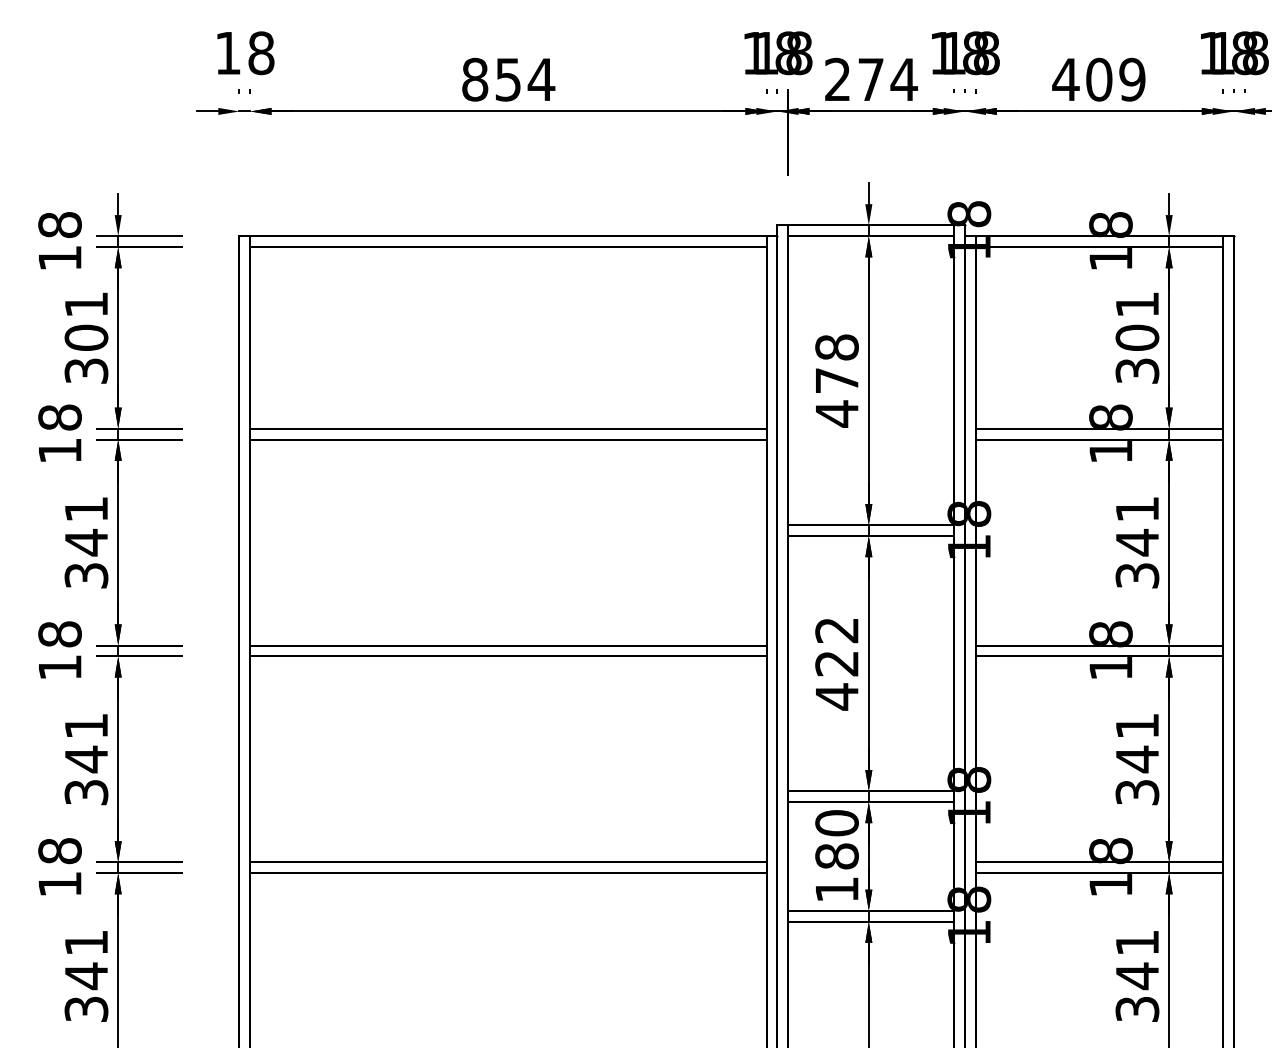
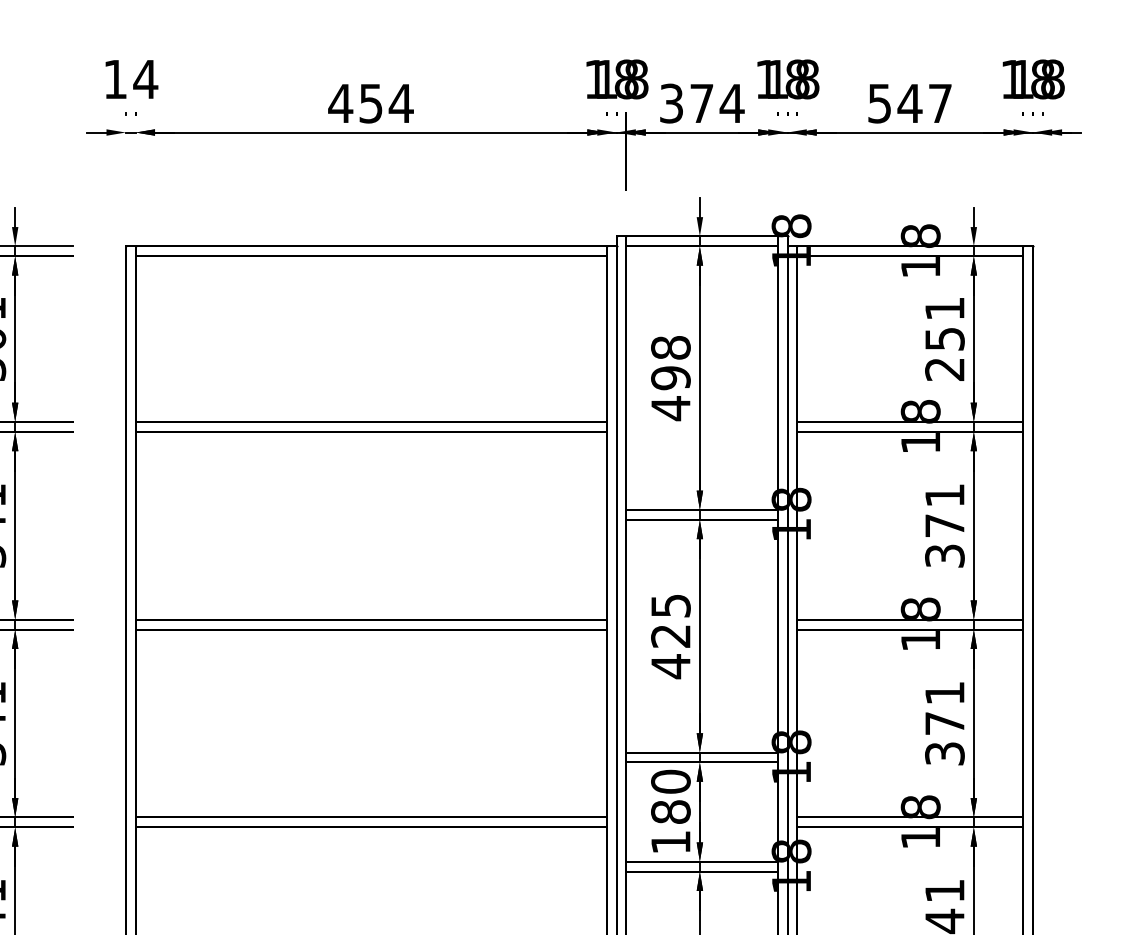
text: (261, 53) -> (145, 79), 18 -> 14
text: (474, 79) -> (340, 103), 854 -> 454
text: (837, 79) -> (671, 103), 274 -> 374
text: (1098, 79) -> (909, 103), 409 -> 547
text: (1137, 353) -> (944, 353), 301 -> 251
text: (836, 380) -> (670, 377), 478 -> 498
text: (1137, 542) -> (944, 525), 341 -> 371
text: (836, 630) -> (670, 606), 422 -> 425
text: (1137, 759) -> (944, 723), 341 -> 371

